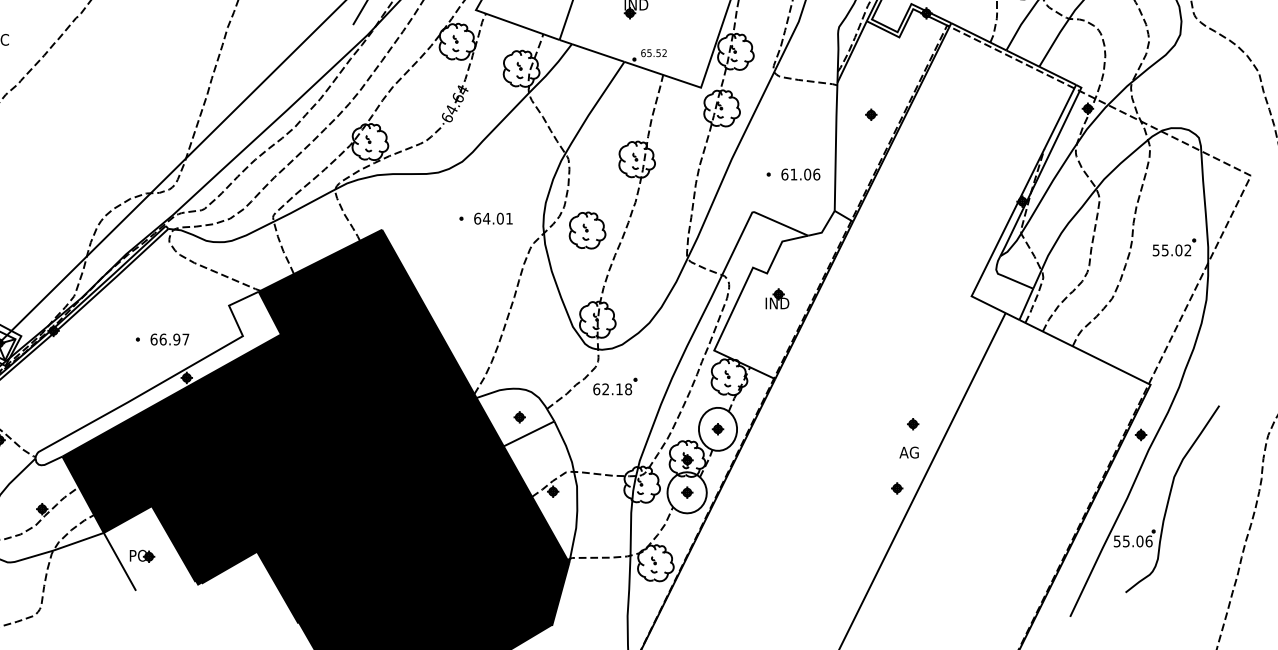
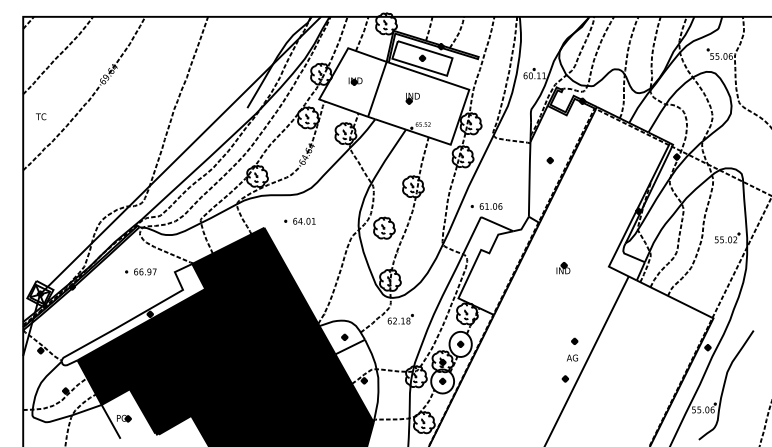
part: (792, 174) -> (486, 206), moved
part: (485, 217) -> (299, 220), moved
part: (777, 299) -> (563, 268), moved
part: (161, 338) -> (140, 271), moved

